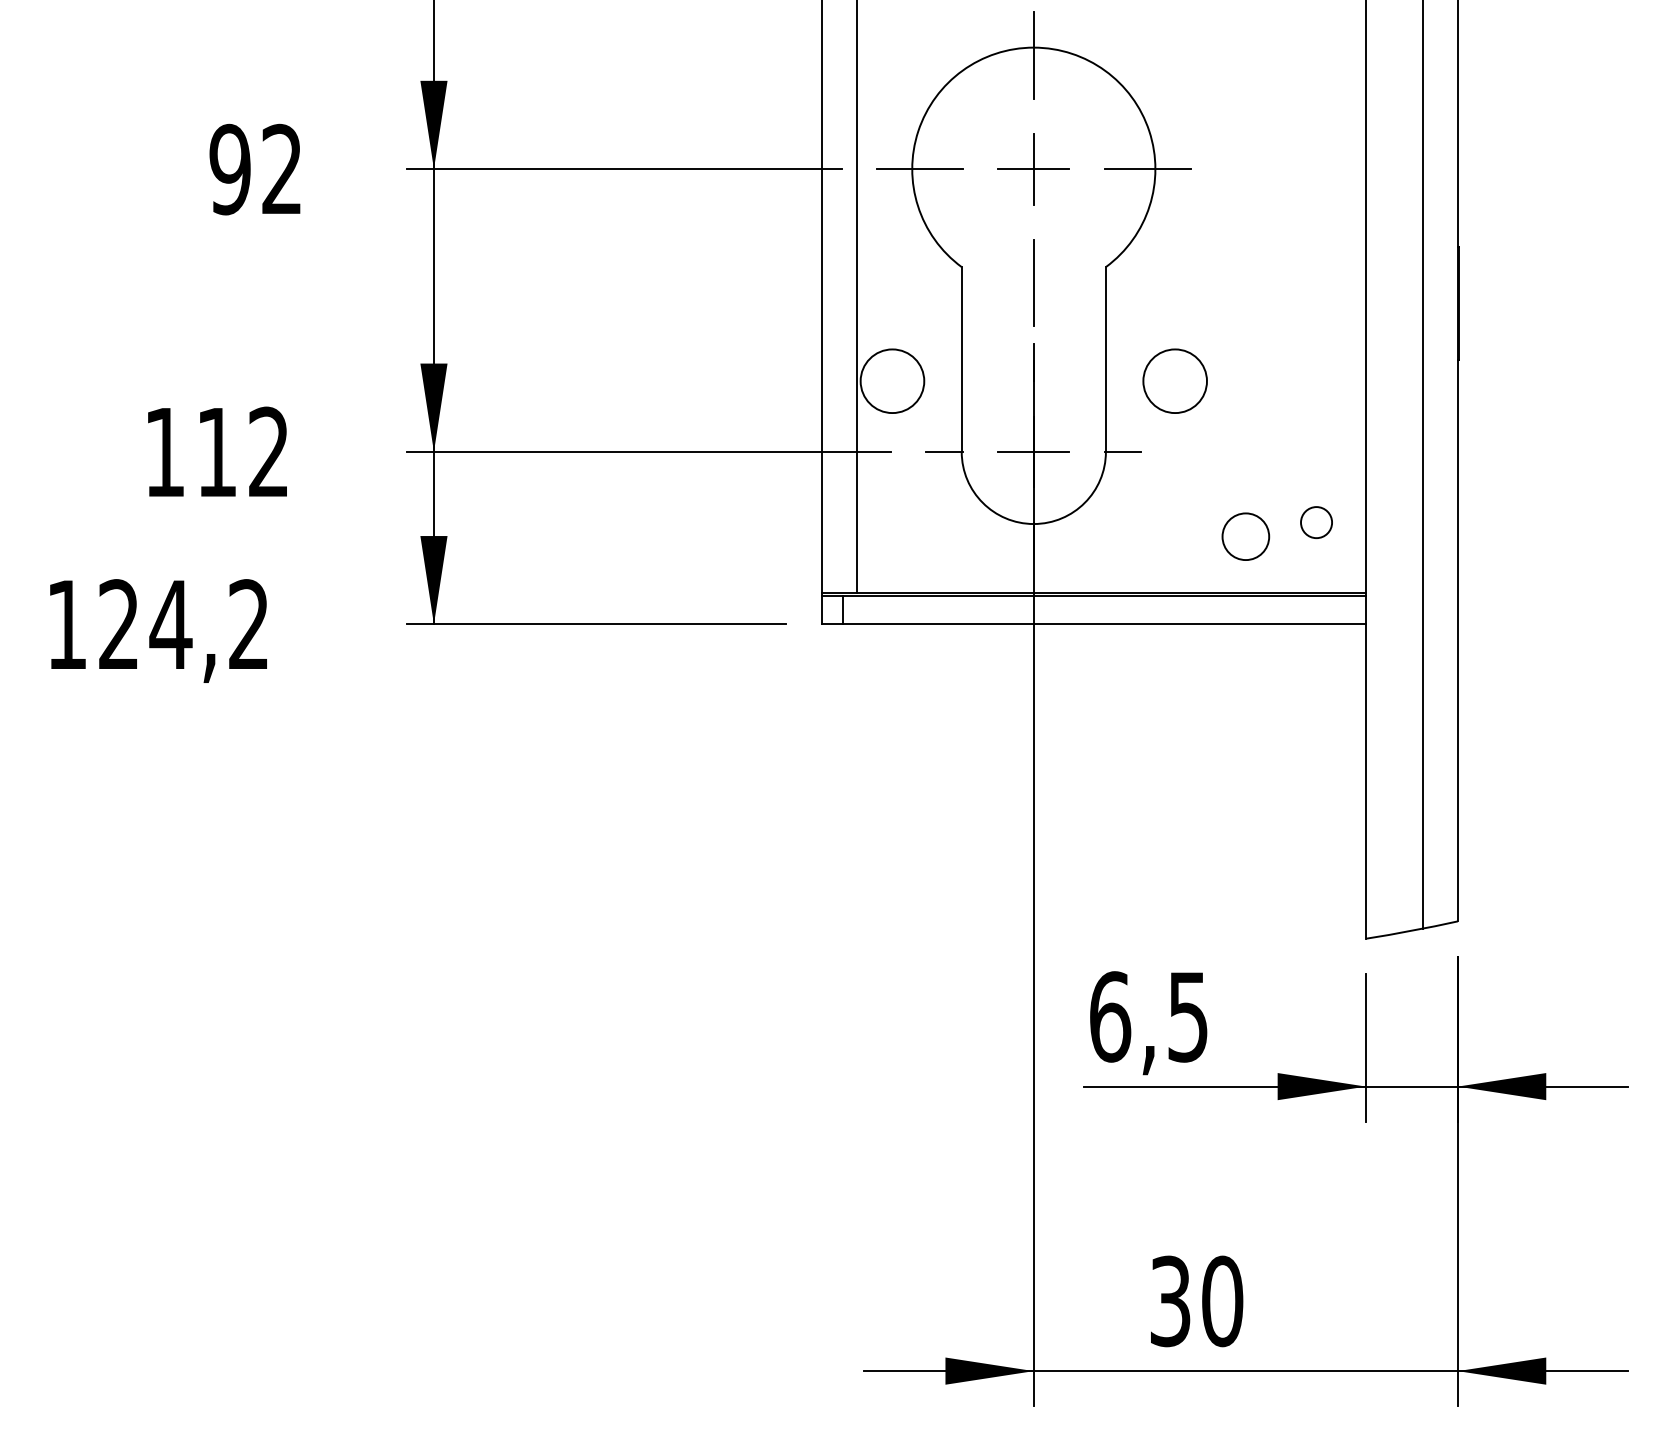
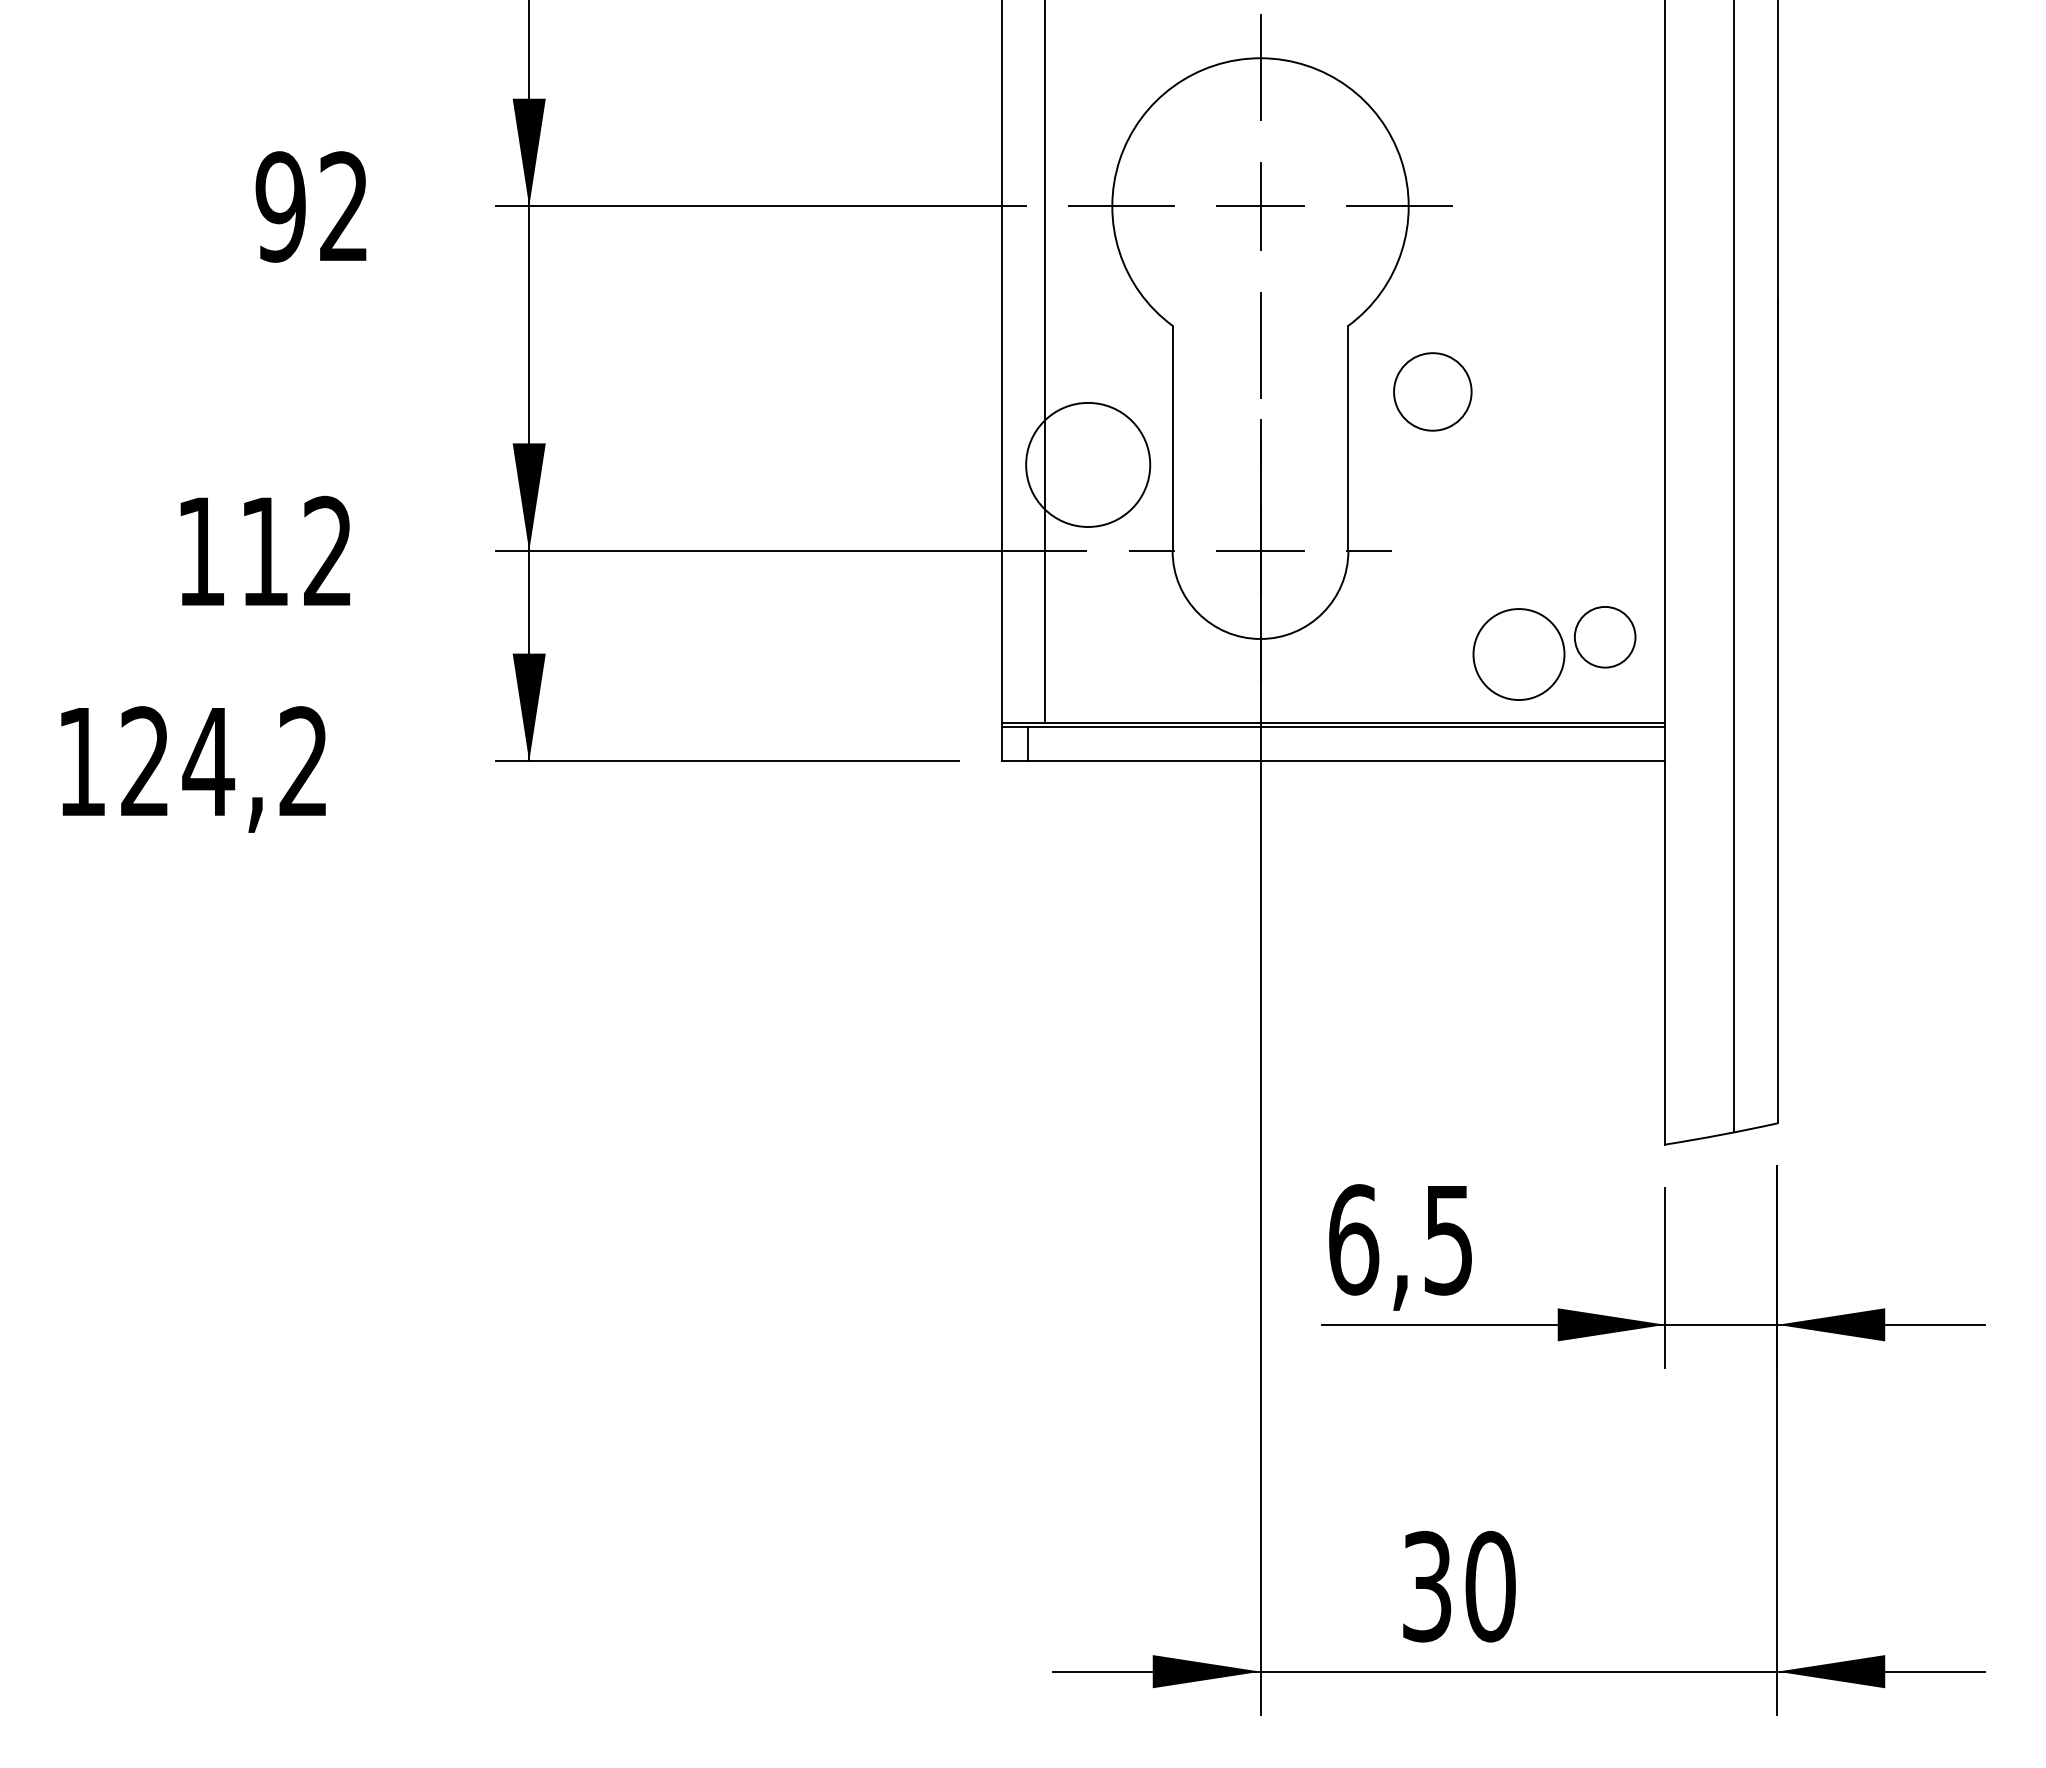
circle: (891, 380) -> (1087, 464), size x1.6
circle: (1174, 380) -> (1432, 391), moved
circle: (1316, 522) -> (1605, 637), size x1.6
circle: (1245, 536) -> (1518, 654), size x1.6

